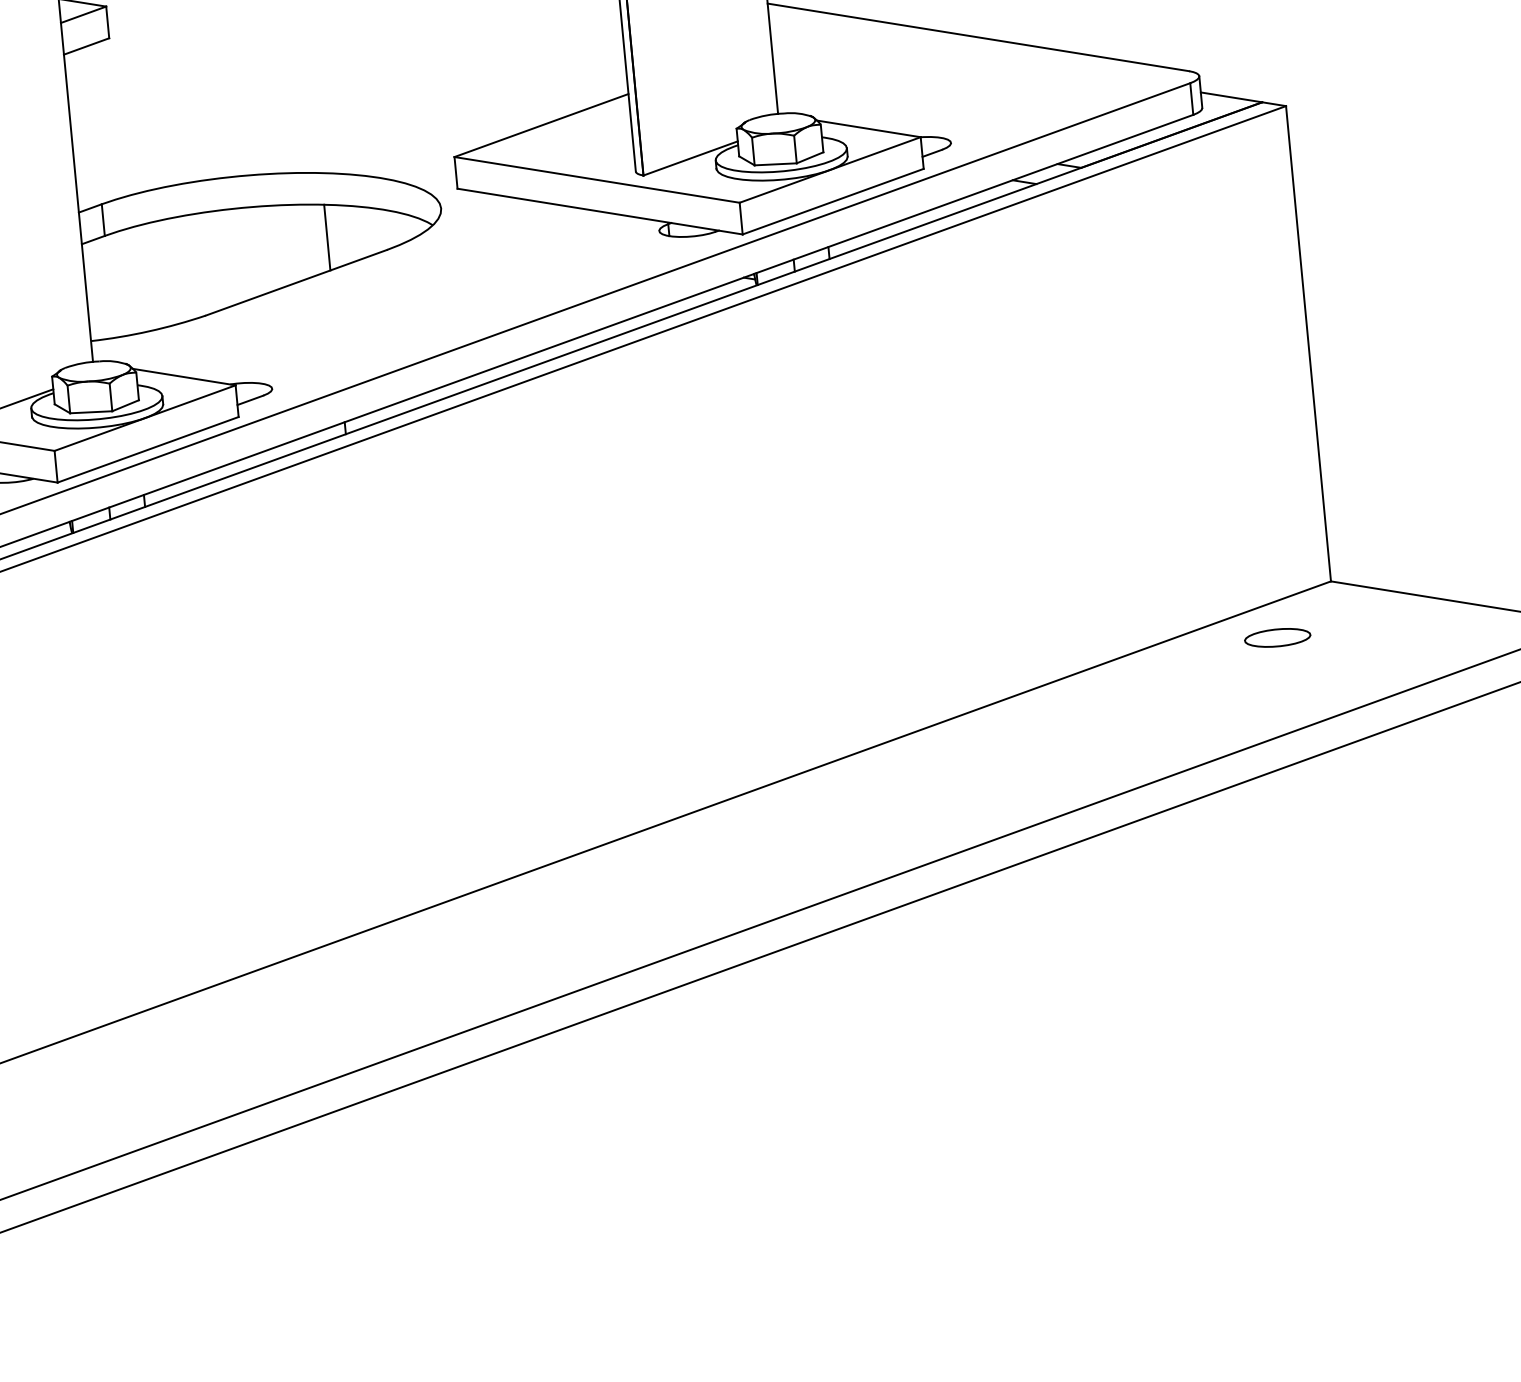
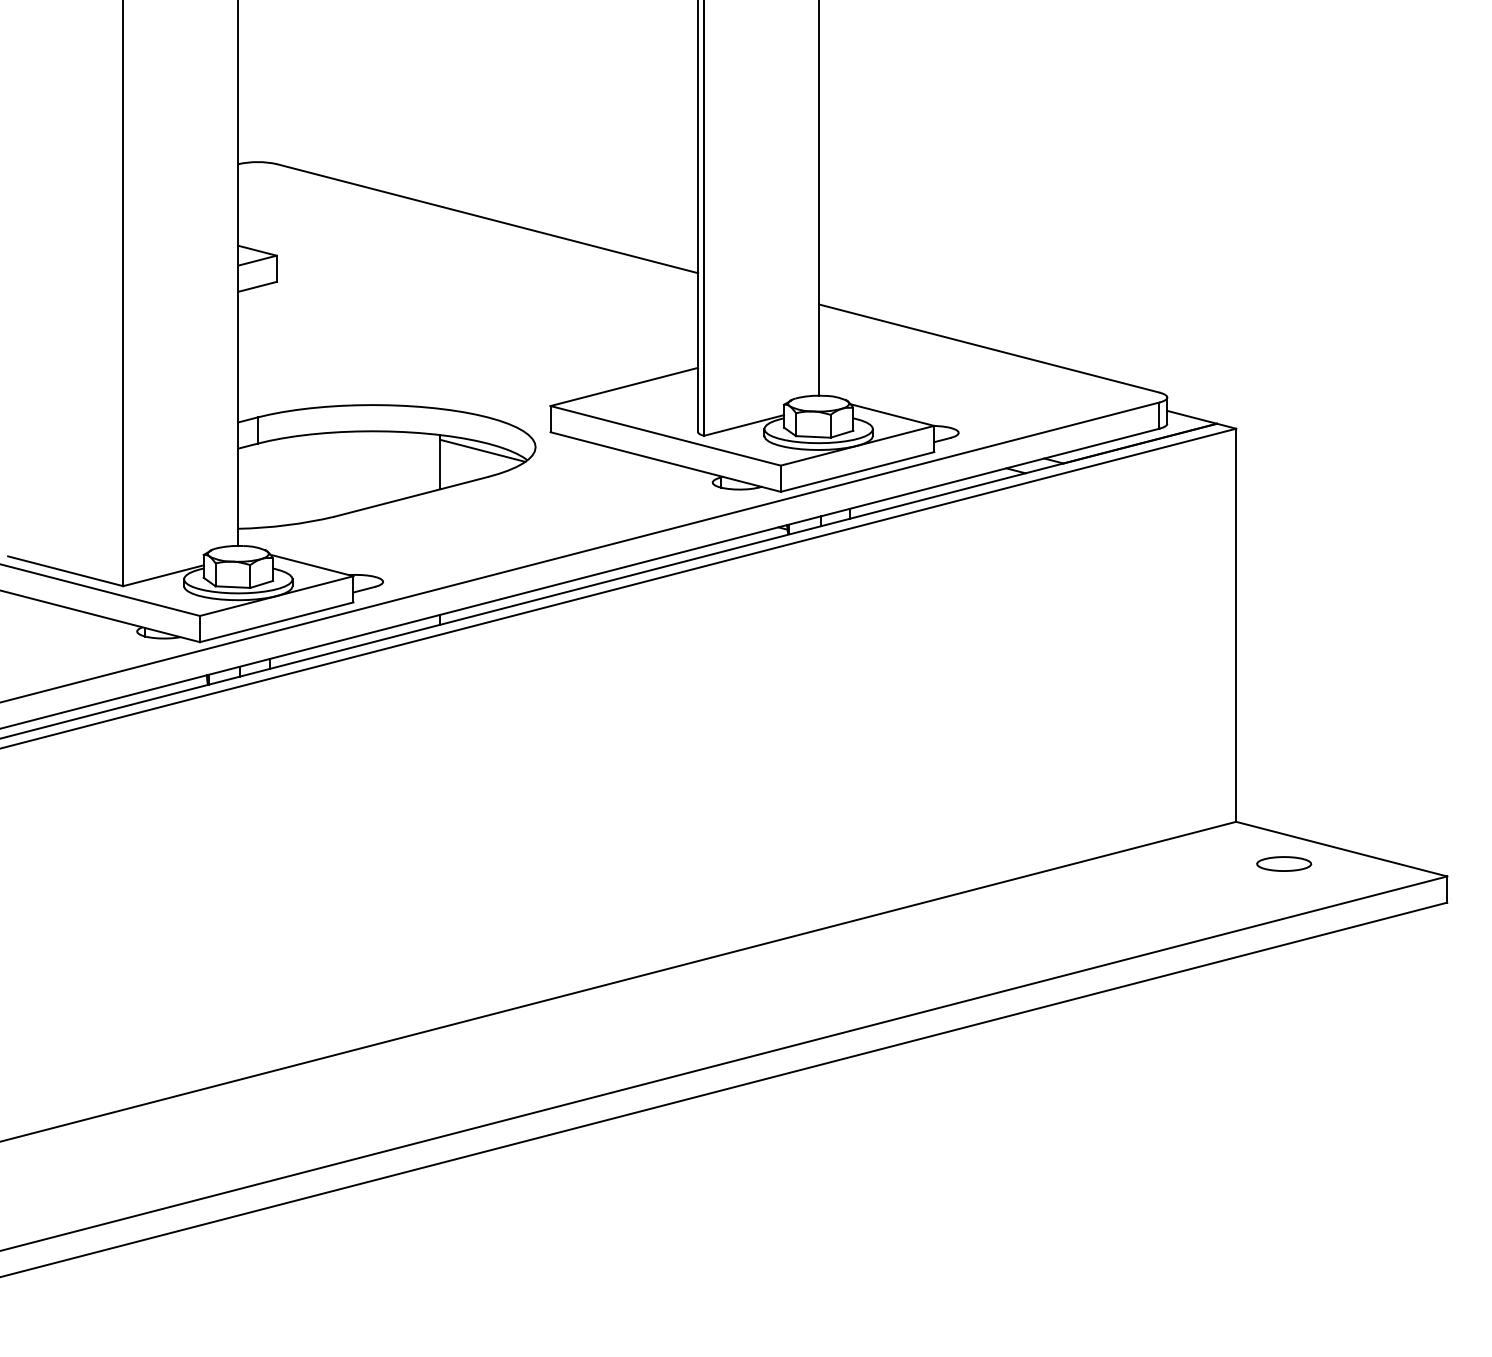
line: (377, 218) -> (482, 450), added
part: (1278, 637) -> (1284, 863), moved

